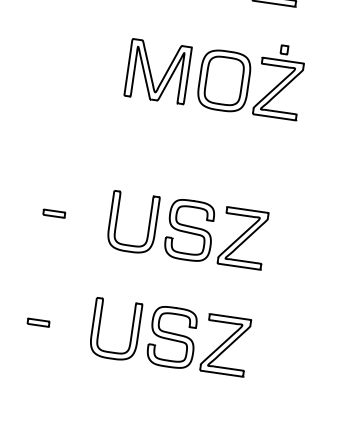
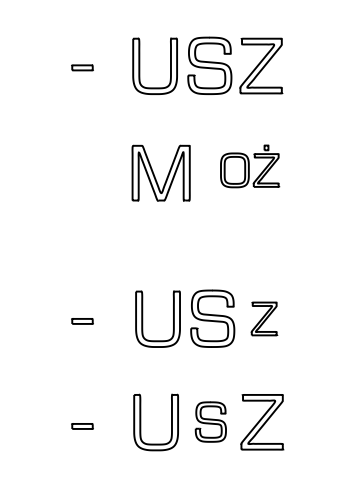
part: (250, 77) -> (249, 166), size x0.6
part: (243, 237) -> (264, 318), size x0.6
part: (172, 336) -> (210, 421), size x0.7

